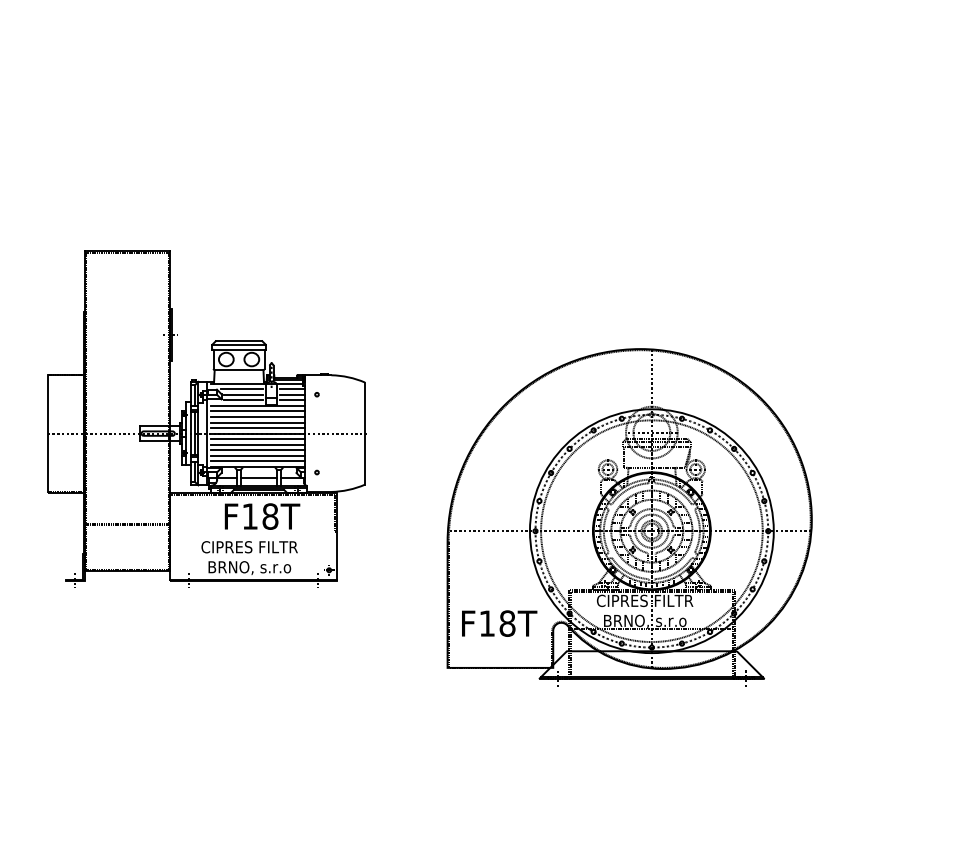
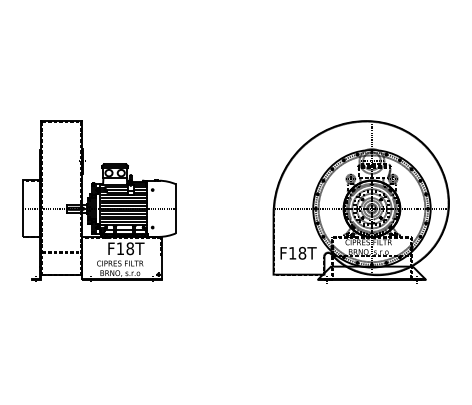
part: (628, 516) -> (360, 201), moved

